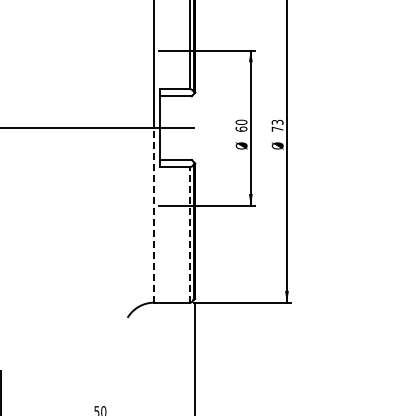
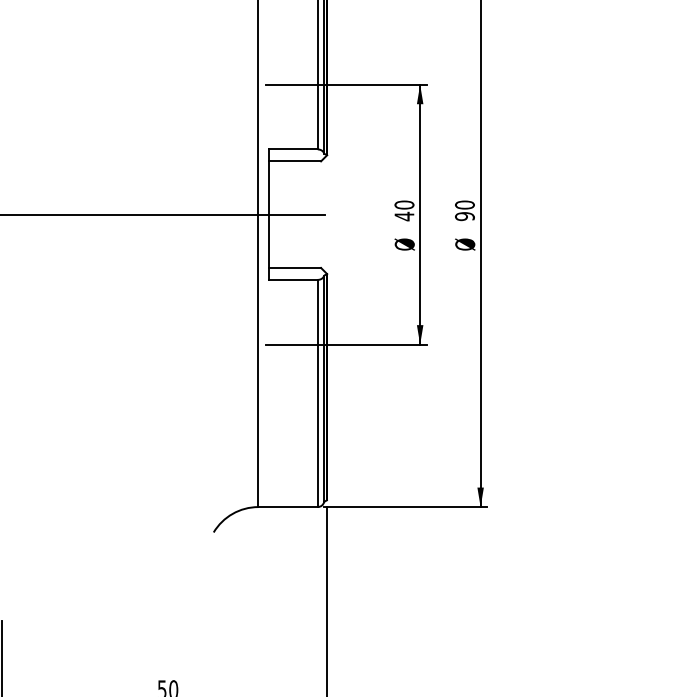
text: (277, 125) -> (464, 210), 73 -> 90
text: (241, 129) -> (404, 216), 60 -> 40
line: (154, 214) -> (258, 359), dashed -> solid
line: (189, 234) -> (317, 392), dashed -> solid

